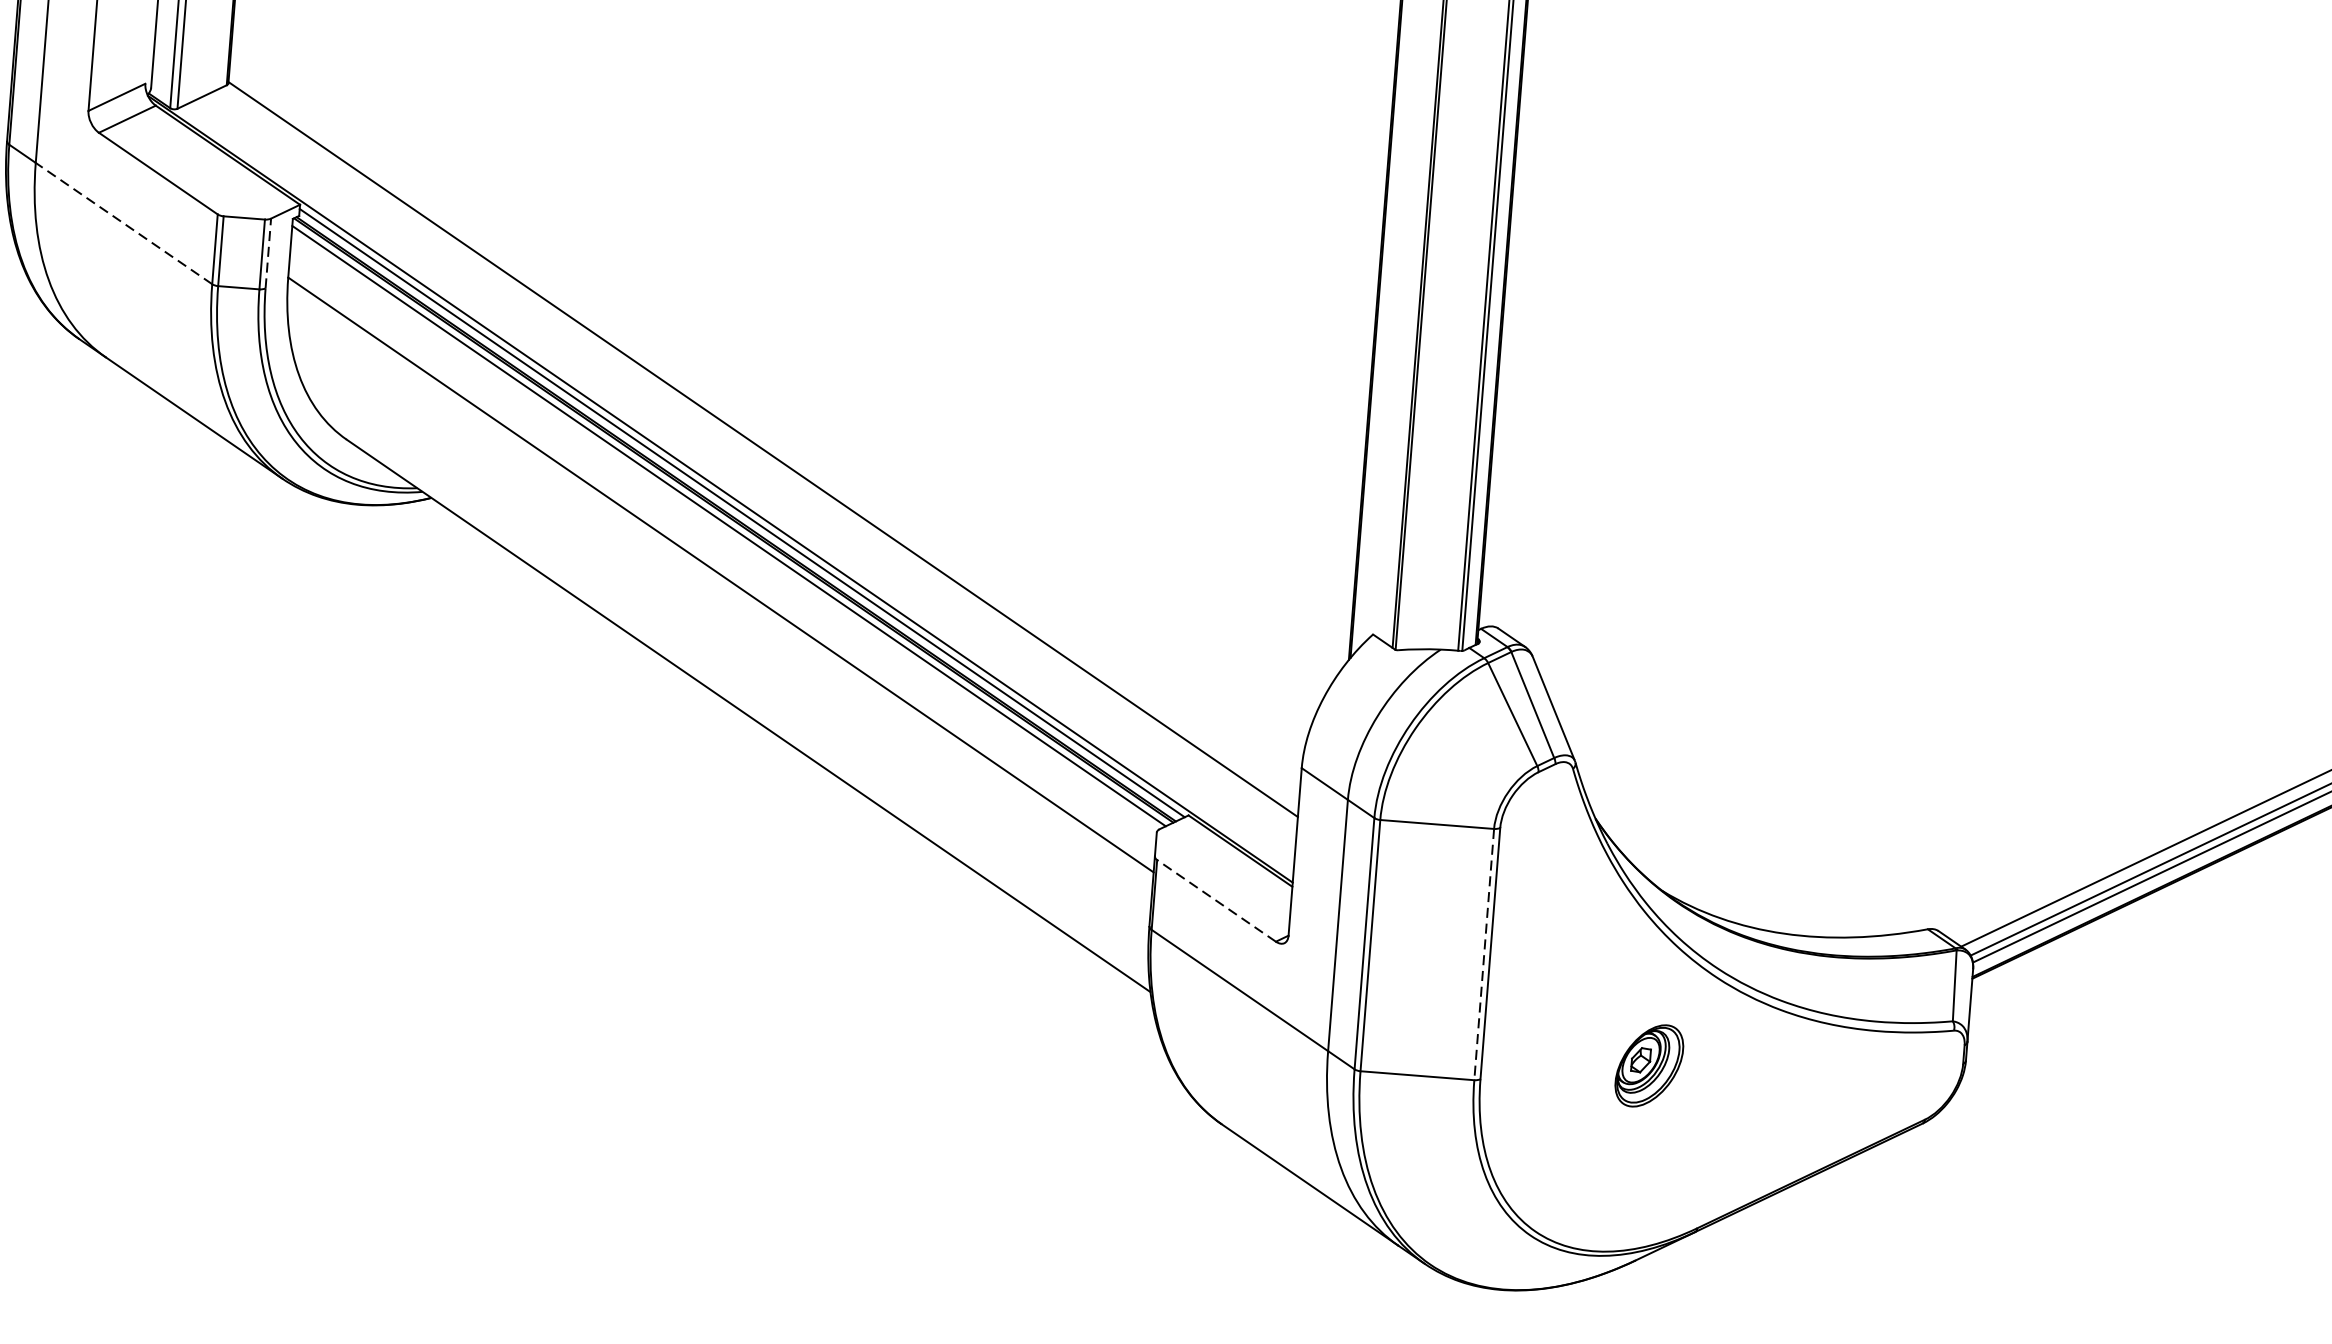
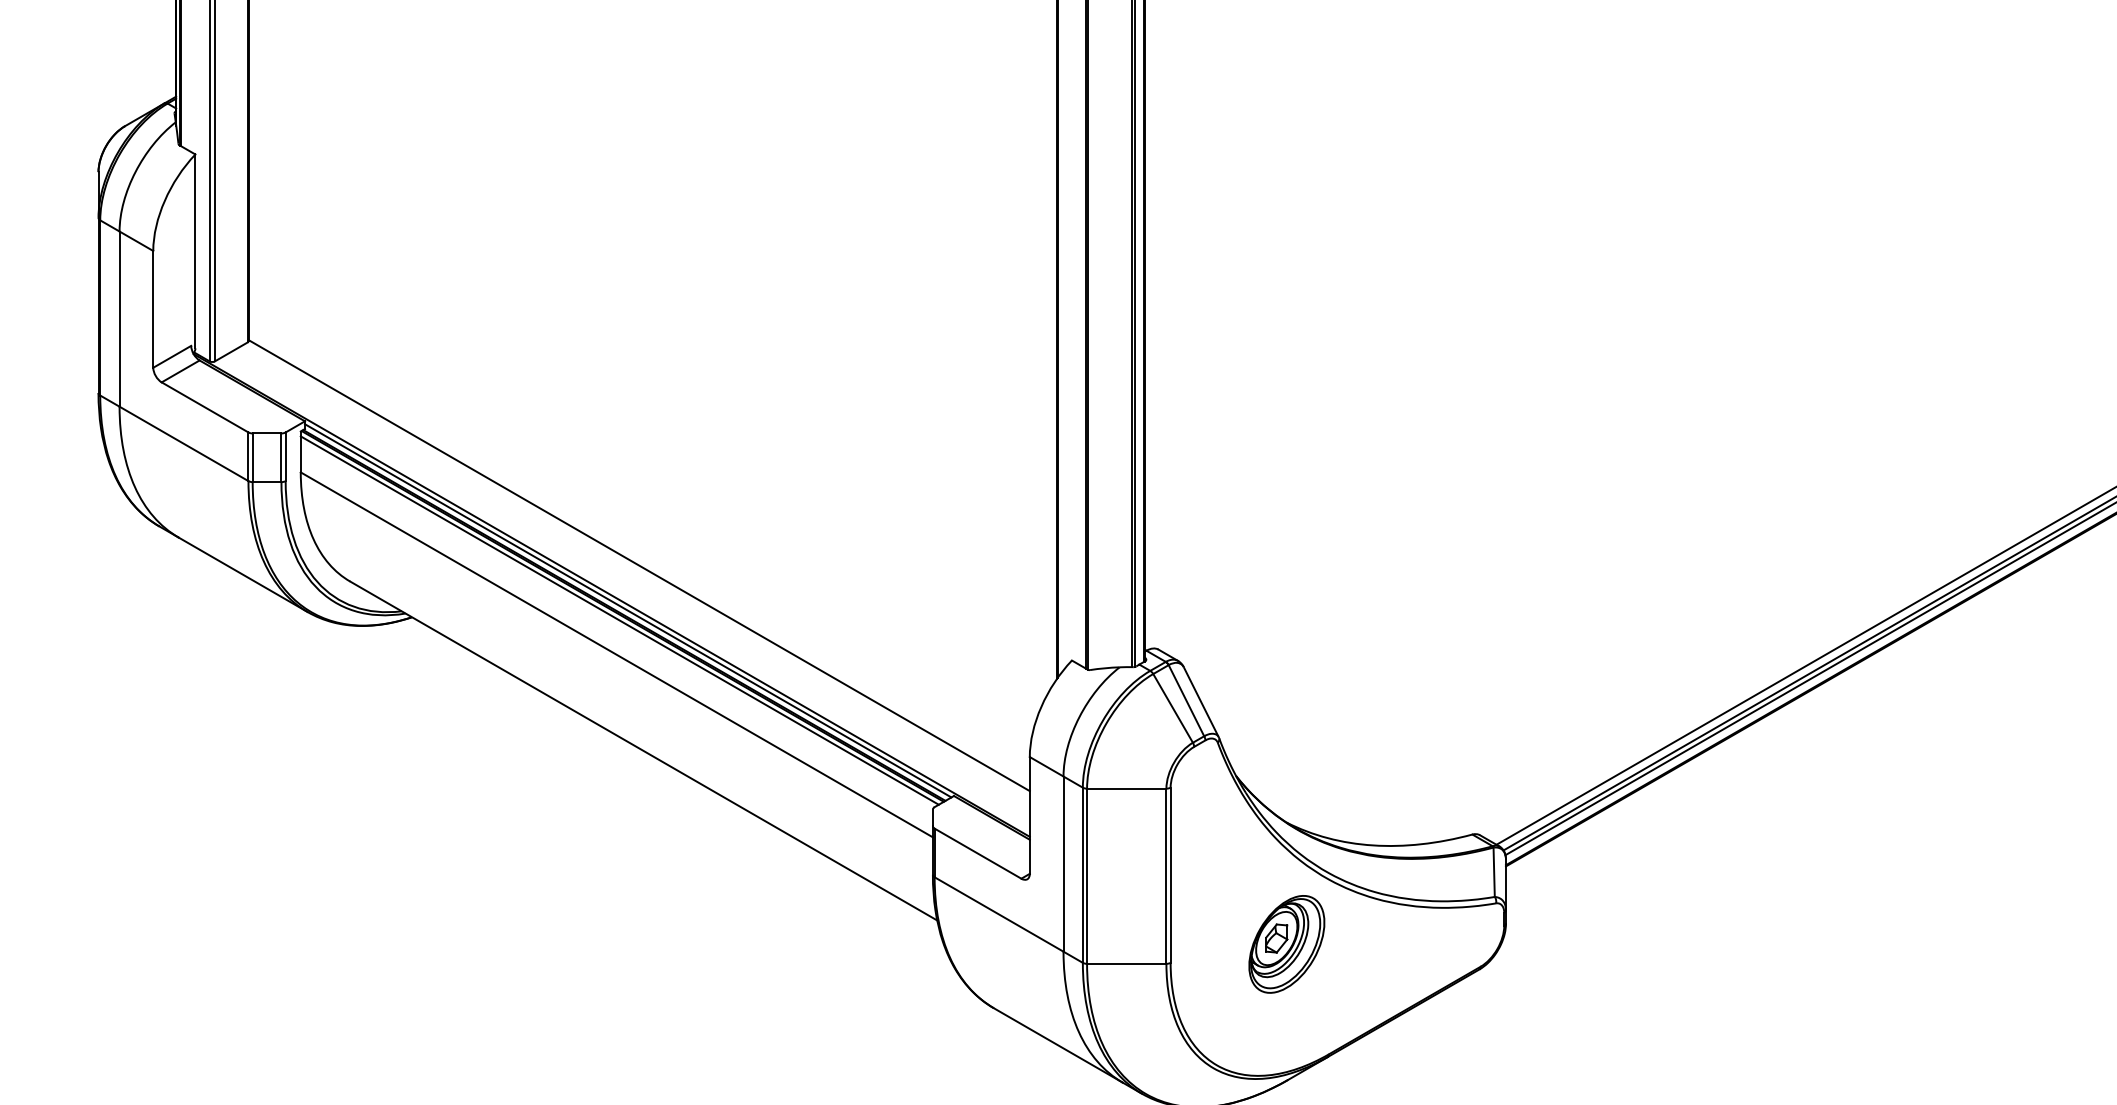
line: (123, 222) -> (183, 443), dashed -> solid
line: (268, 253) -> (285, 456), dashed -> solid
line: (1215, 900) -> (977, 853), dashed -> solid
line: (1484, 954) -> (1166, 876), dashed -> solid
part: (1648, 1065) -> (1286, 944), size x1.67

